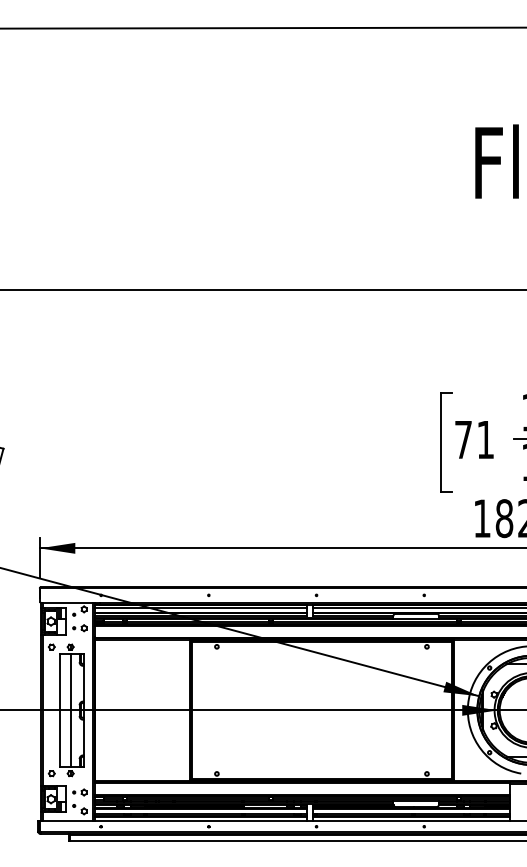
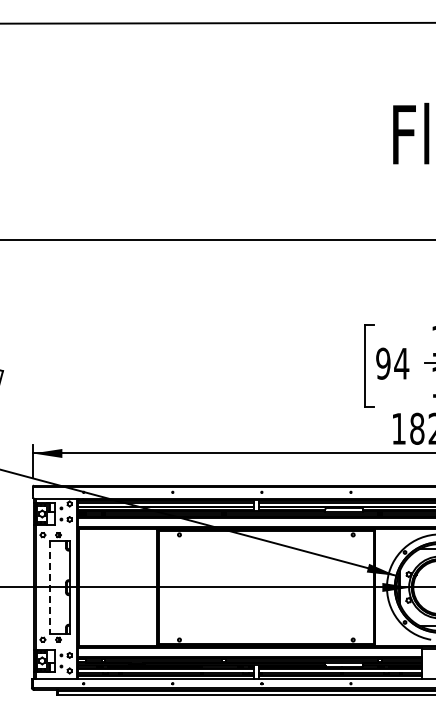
text: (474, 439) -> (392, 363), 71 -> 94
line: (59, 710) -> (49, 587), solid -> dashed
line: (70, 710) -> (58, 587), removed

